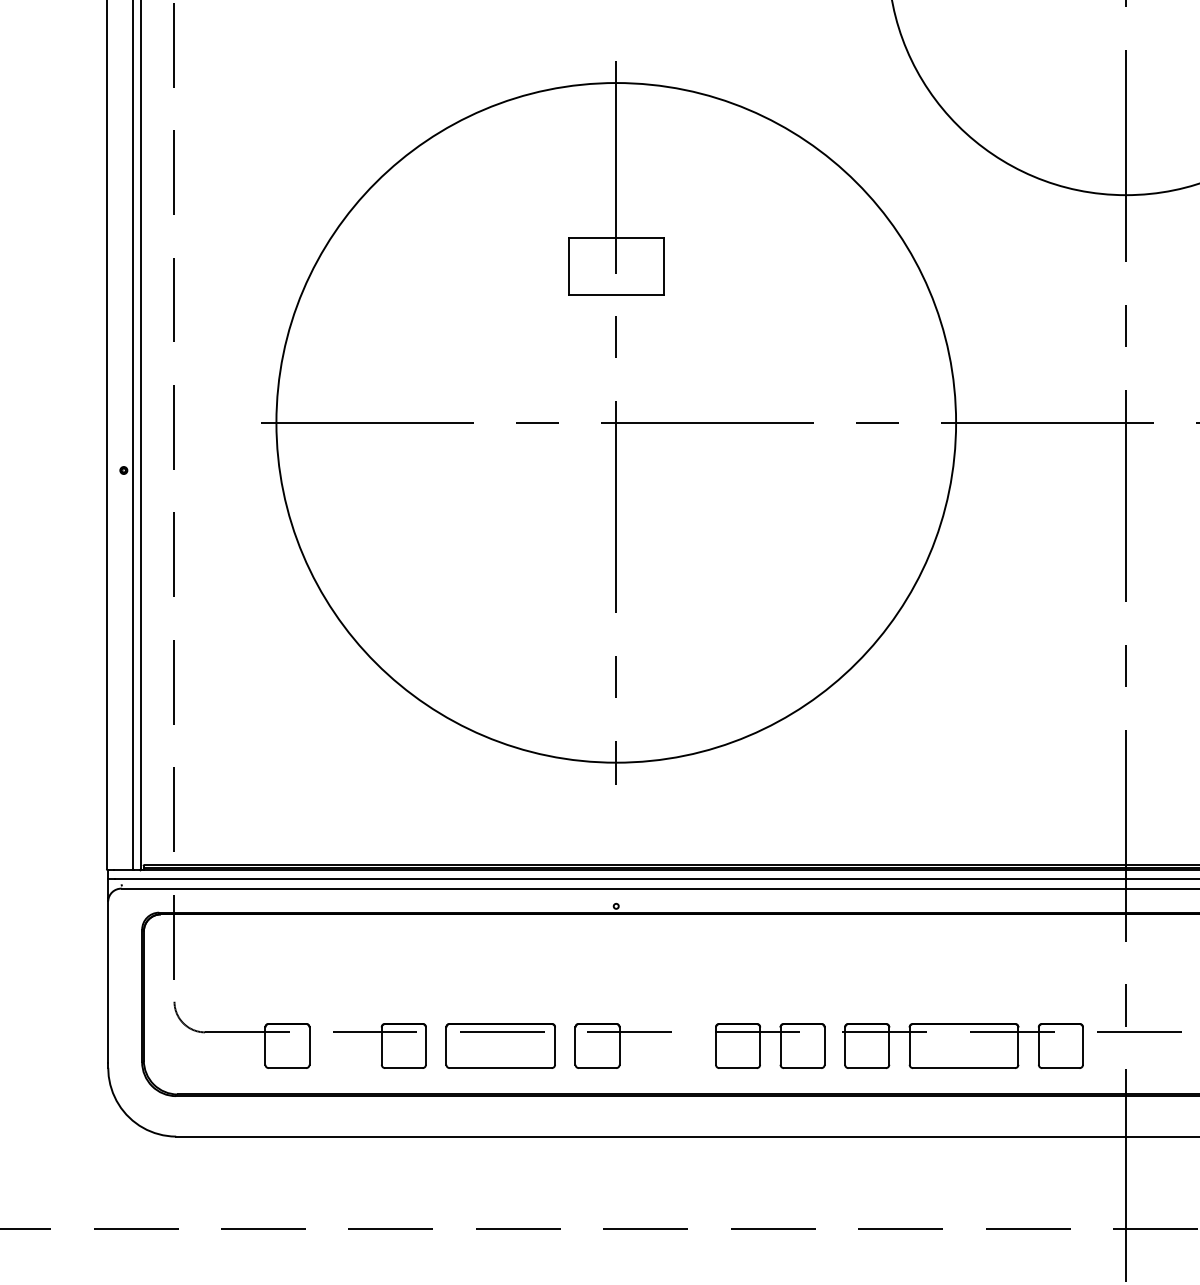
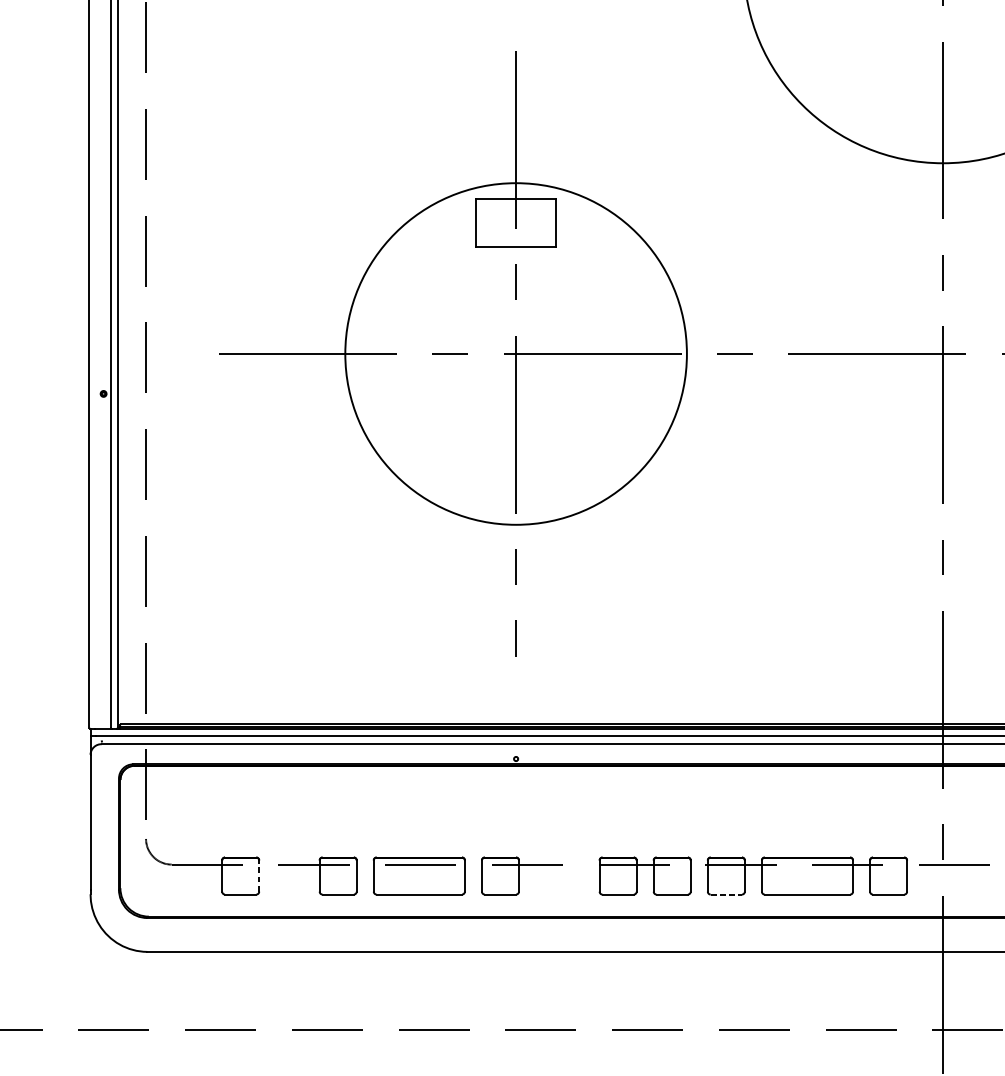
circle: (616, 422) -> (516, 353), size x0.6
line: (309, 1046) -> (259, 876), solid -> dashed
line: (867, 1068) -> (726, 894), solid -> dashed

